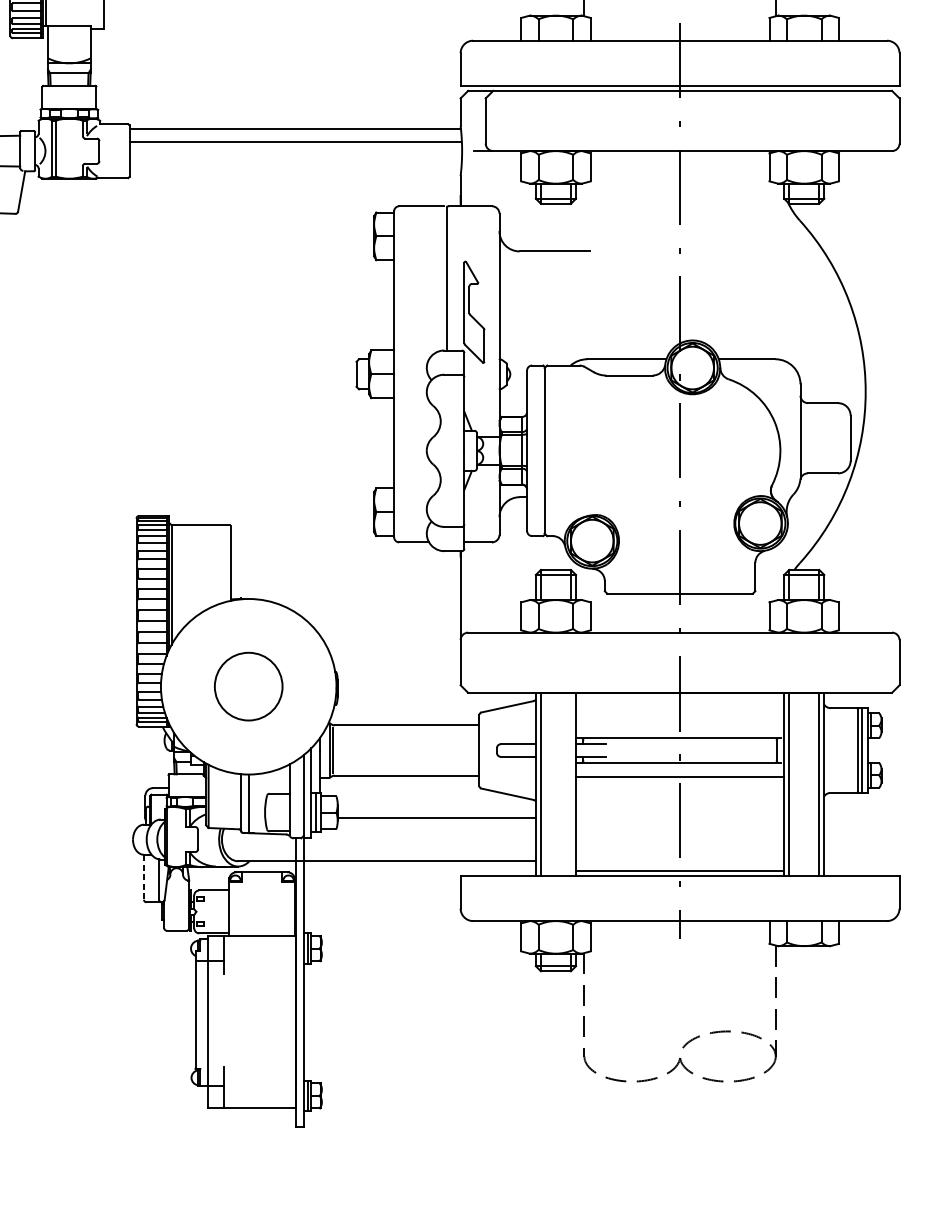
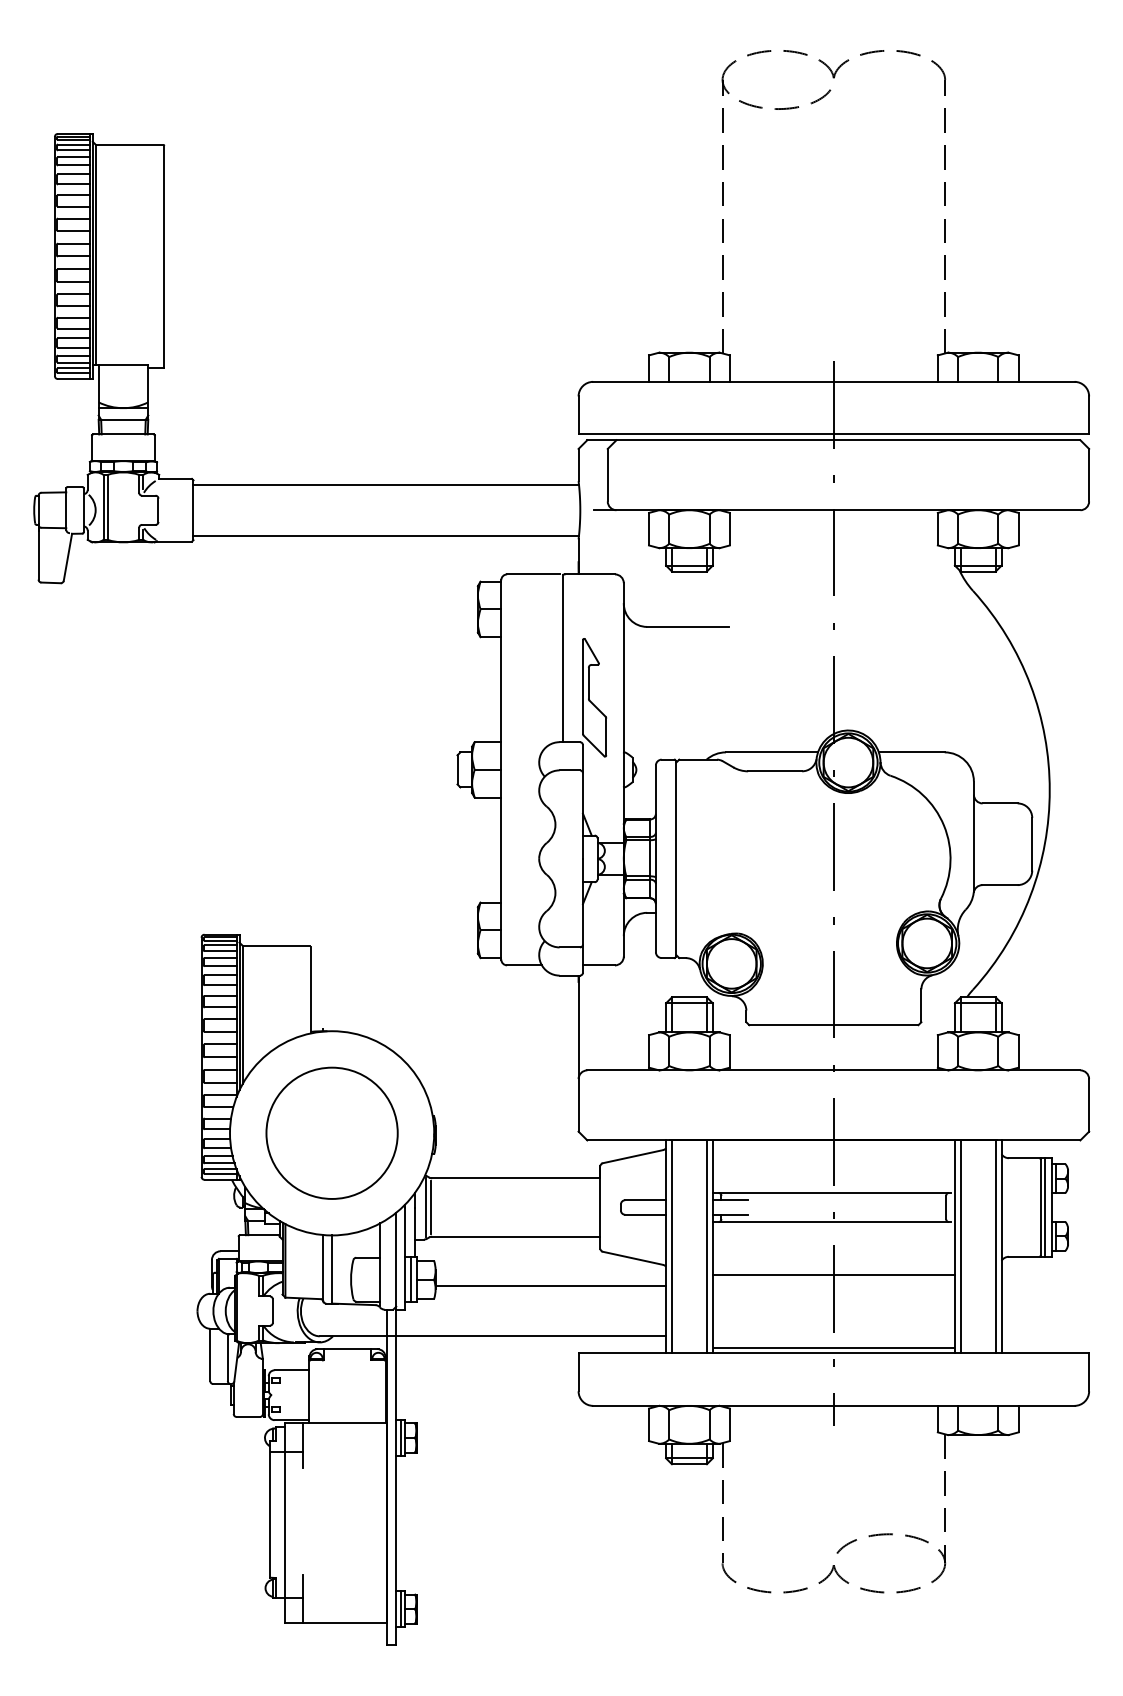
line: (294, 141) -> (385, 535), moved
circle: (248, 686) -> (331, 1132), size x1.67
line: (679, 777) -> (833, 1274), moved
line: (570, 784) -> (706, 1246), added
line: (144, 877) -> (210, 1355), dashed -> solid

